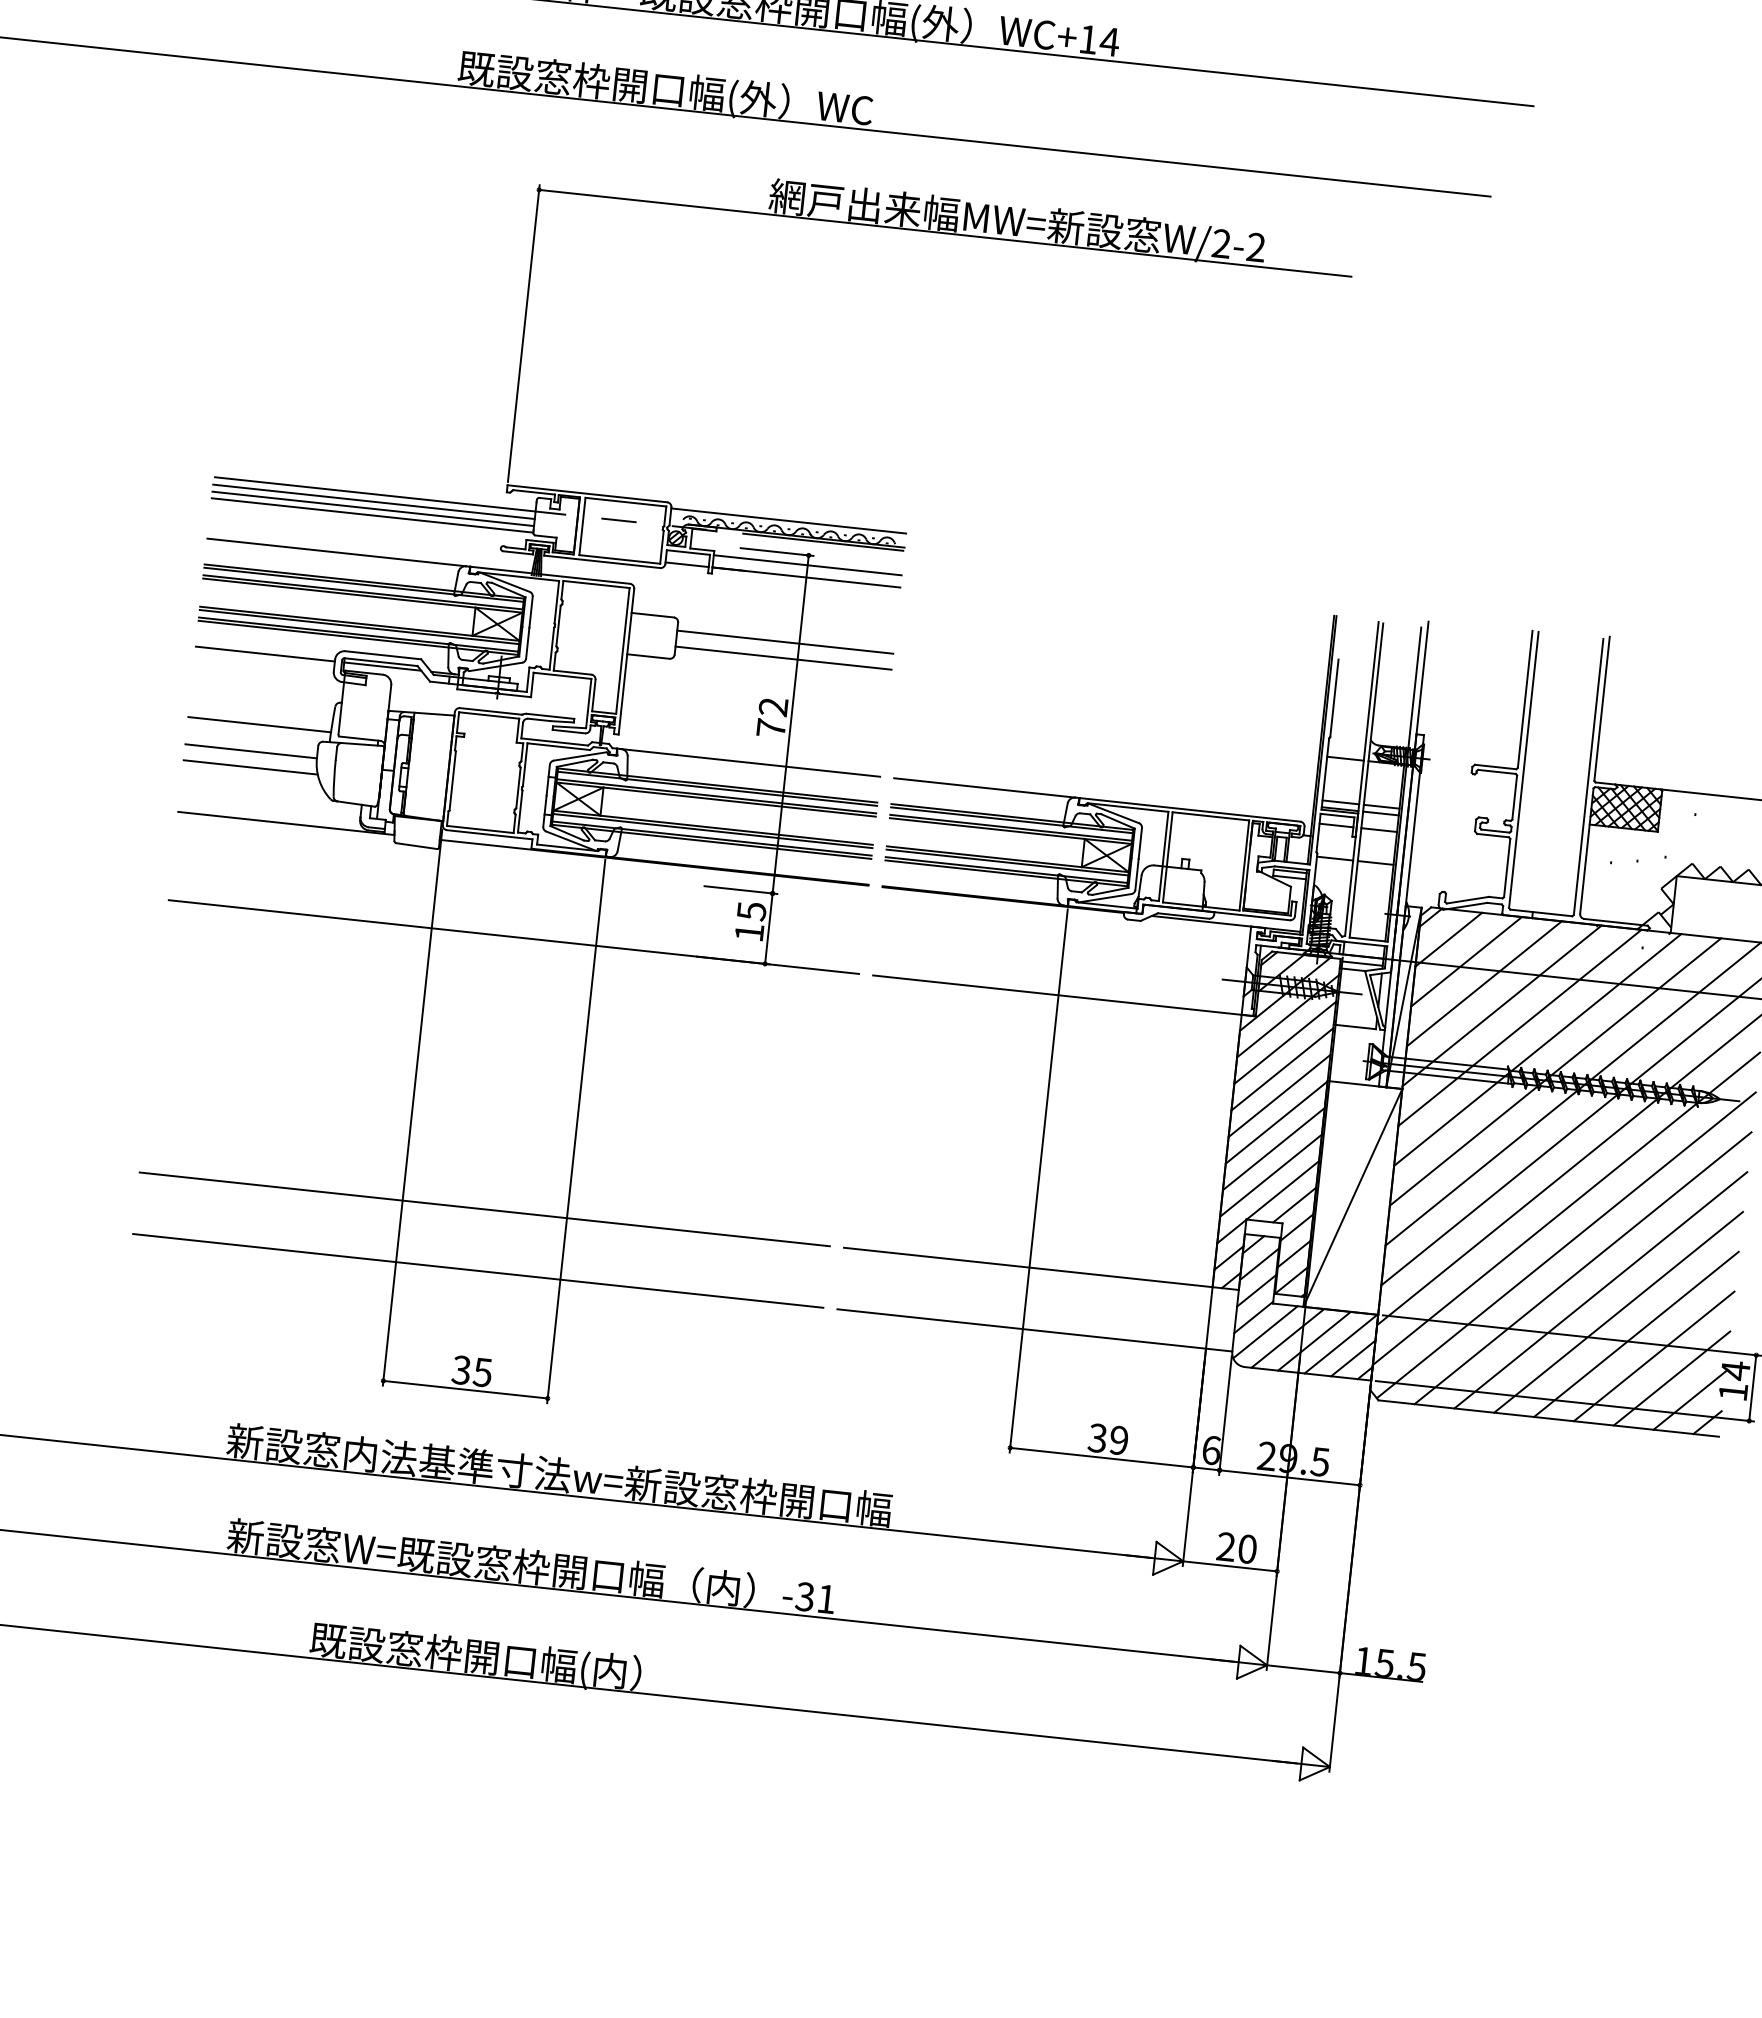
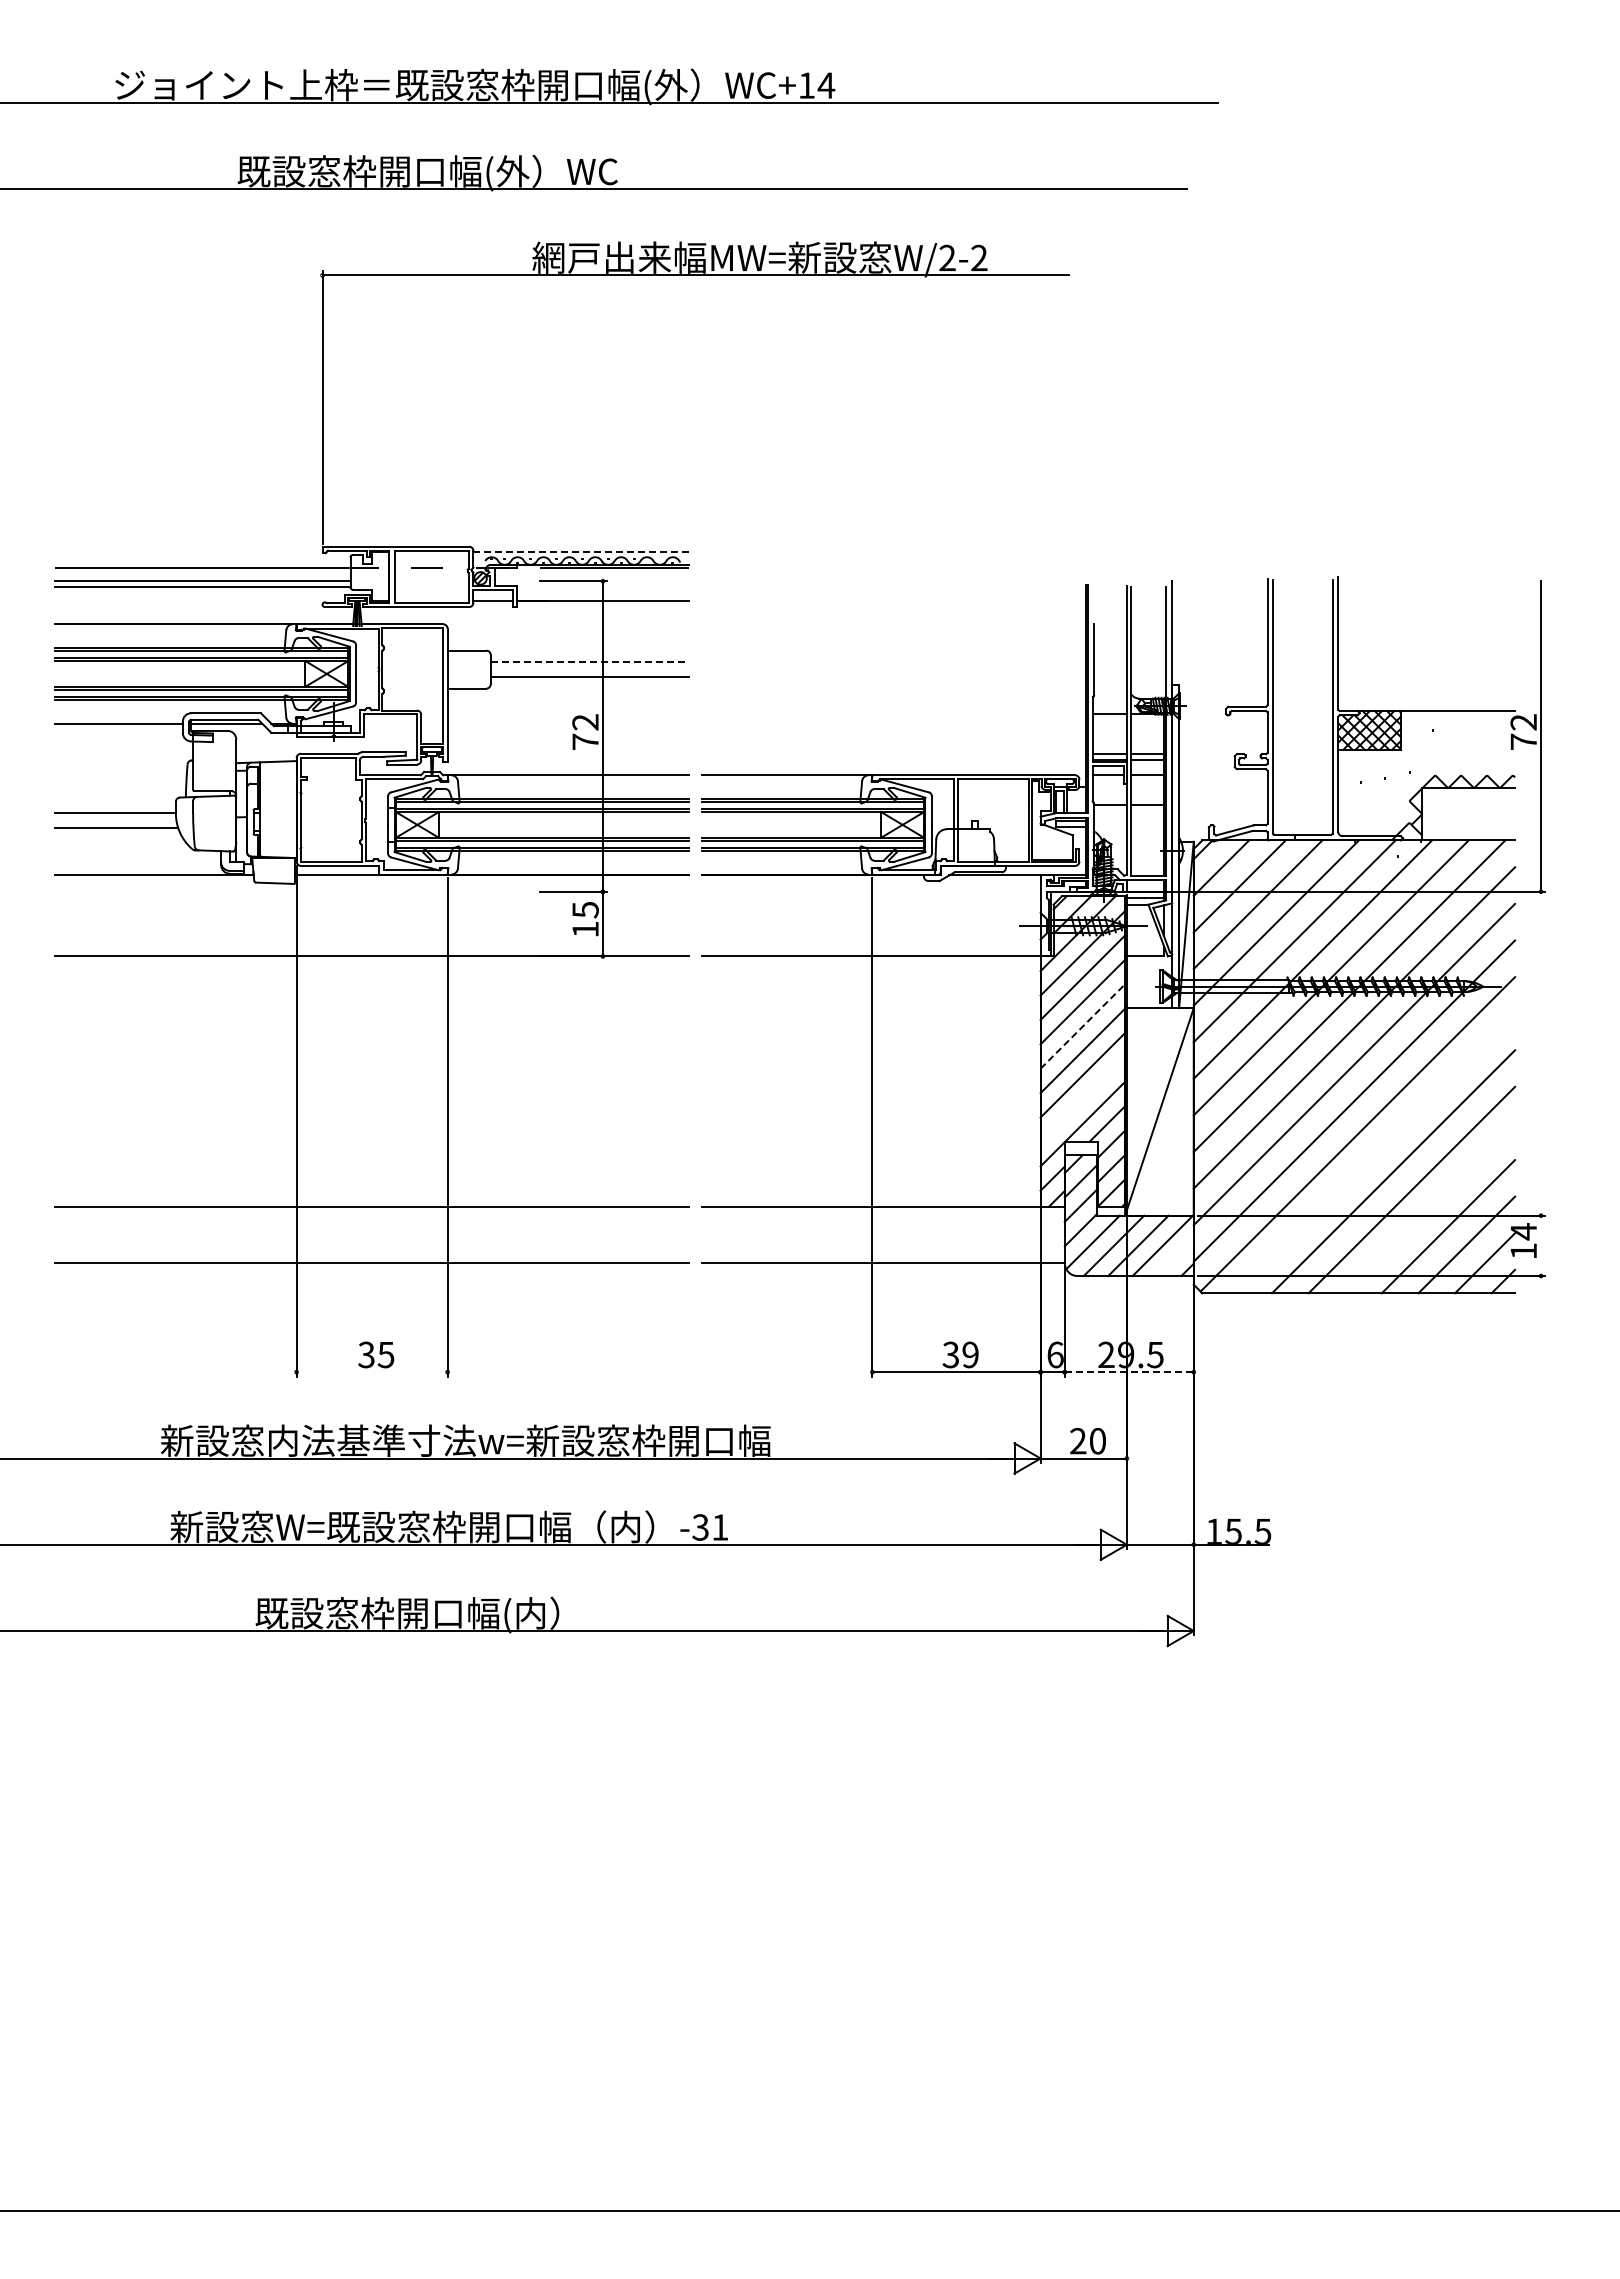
line: (373, 501) -> (202, 574), removed
line: (788, 520) -> (581, 551), solid -> dashed
line: (807, 565) -> (602, 590), removed
line: (785, 642) -> (590, 662), solid -> dashed
line: (259, 724) -> (120, 788), removed
line: (1279, 1095) -> (1082, 1026), solid -> dashed
line: (1270, 1175) -> (1082, 1099), removed
line: (1583, 1268) -> (1375, 1153), removed
line: (1636, 1334) -> (1430, 1208), removed
line: (1353, 1358) -> (1175, 1257), removed
line: (1753, 1387) -> (1541, 1245), removed
line: (464, 1389) -> (371, 1372), removed
line: (1290, 1478) -> (1129, 1372), solid -> dashed

